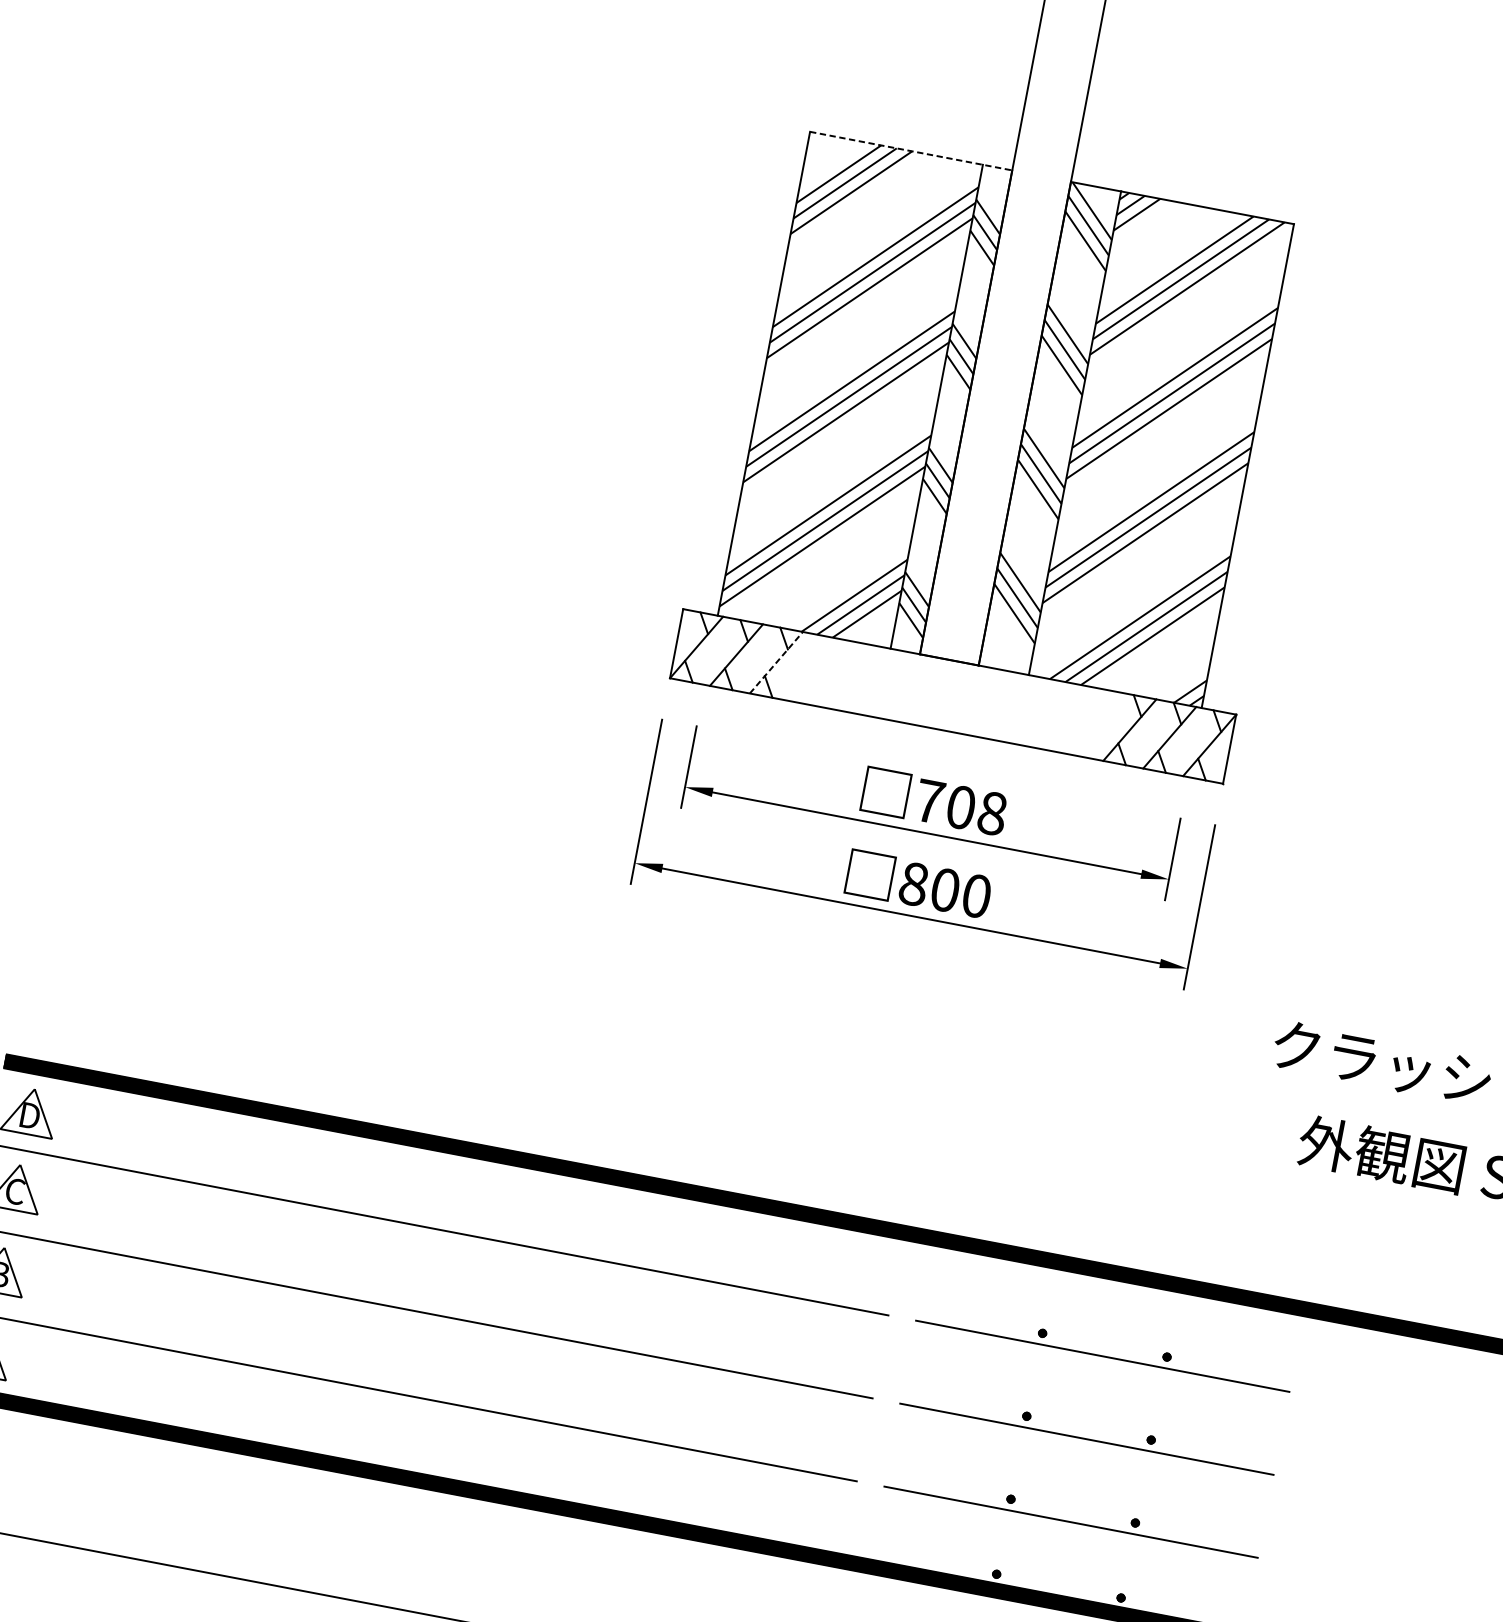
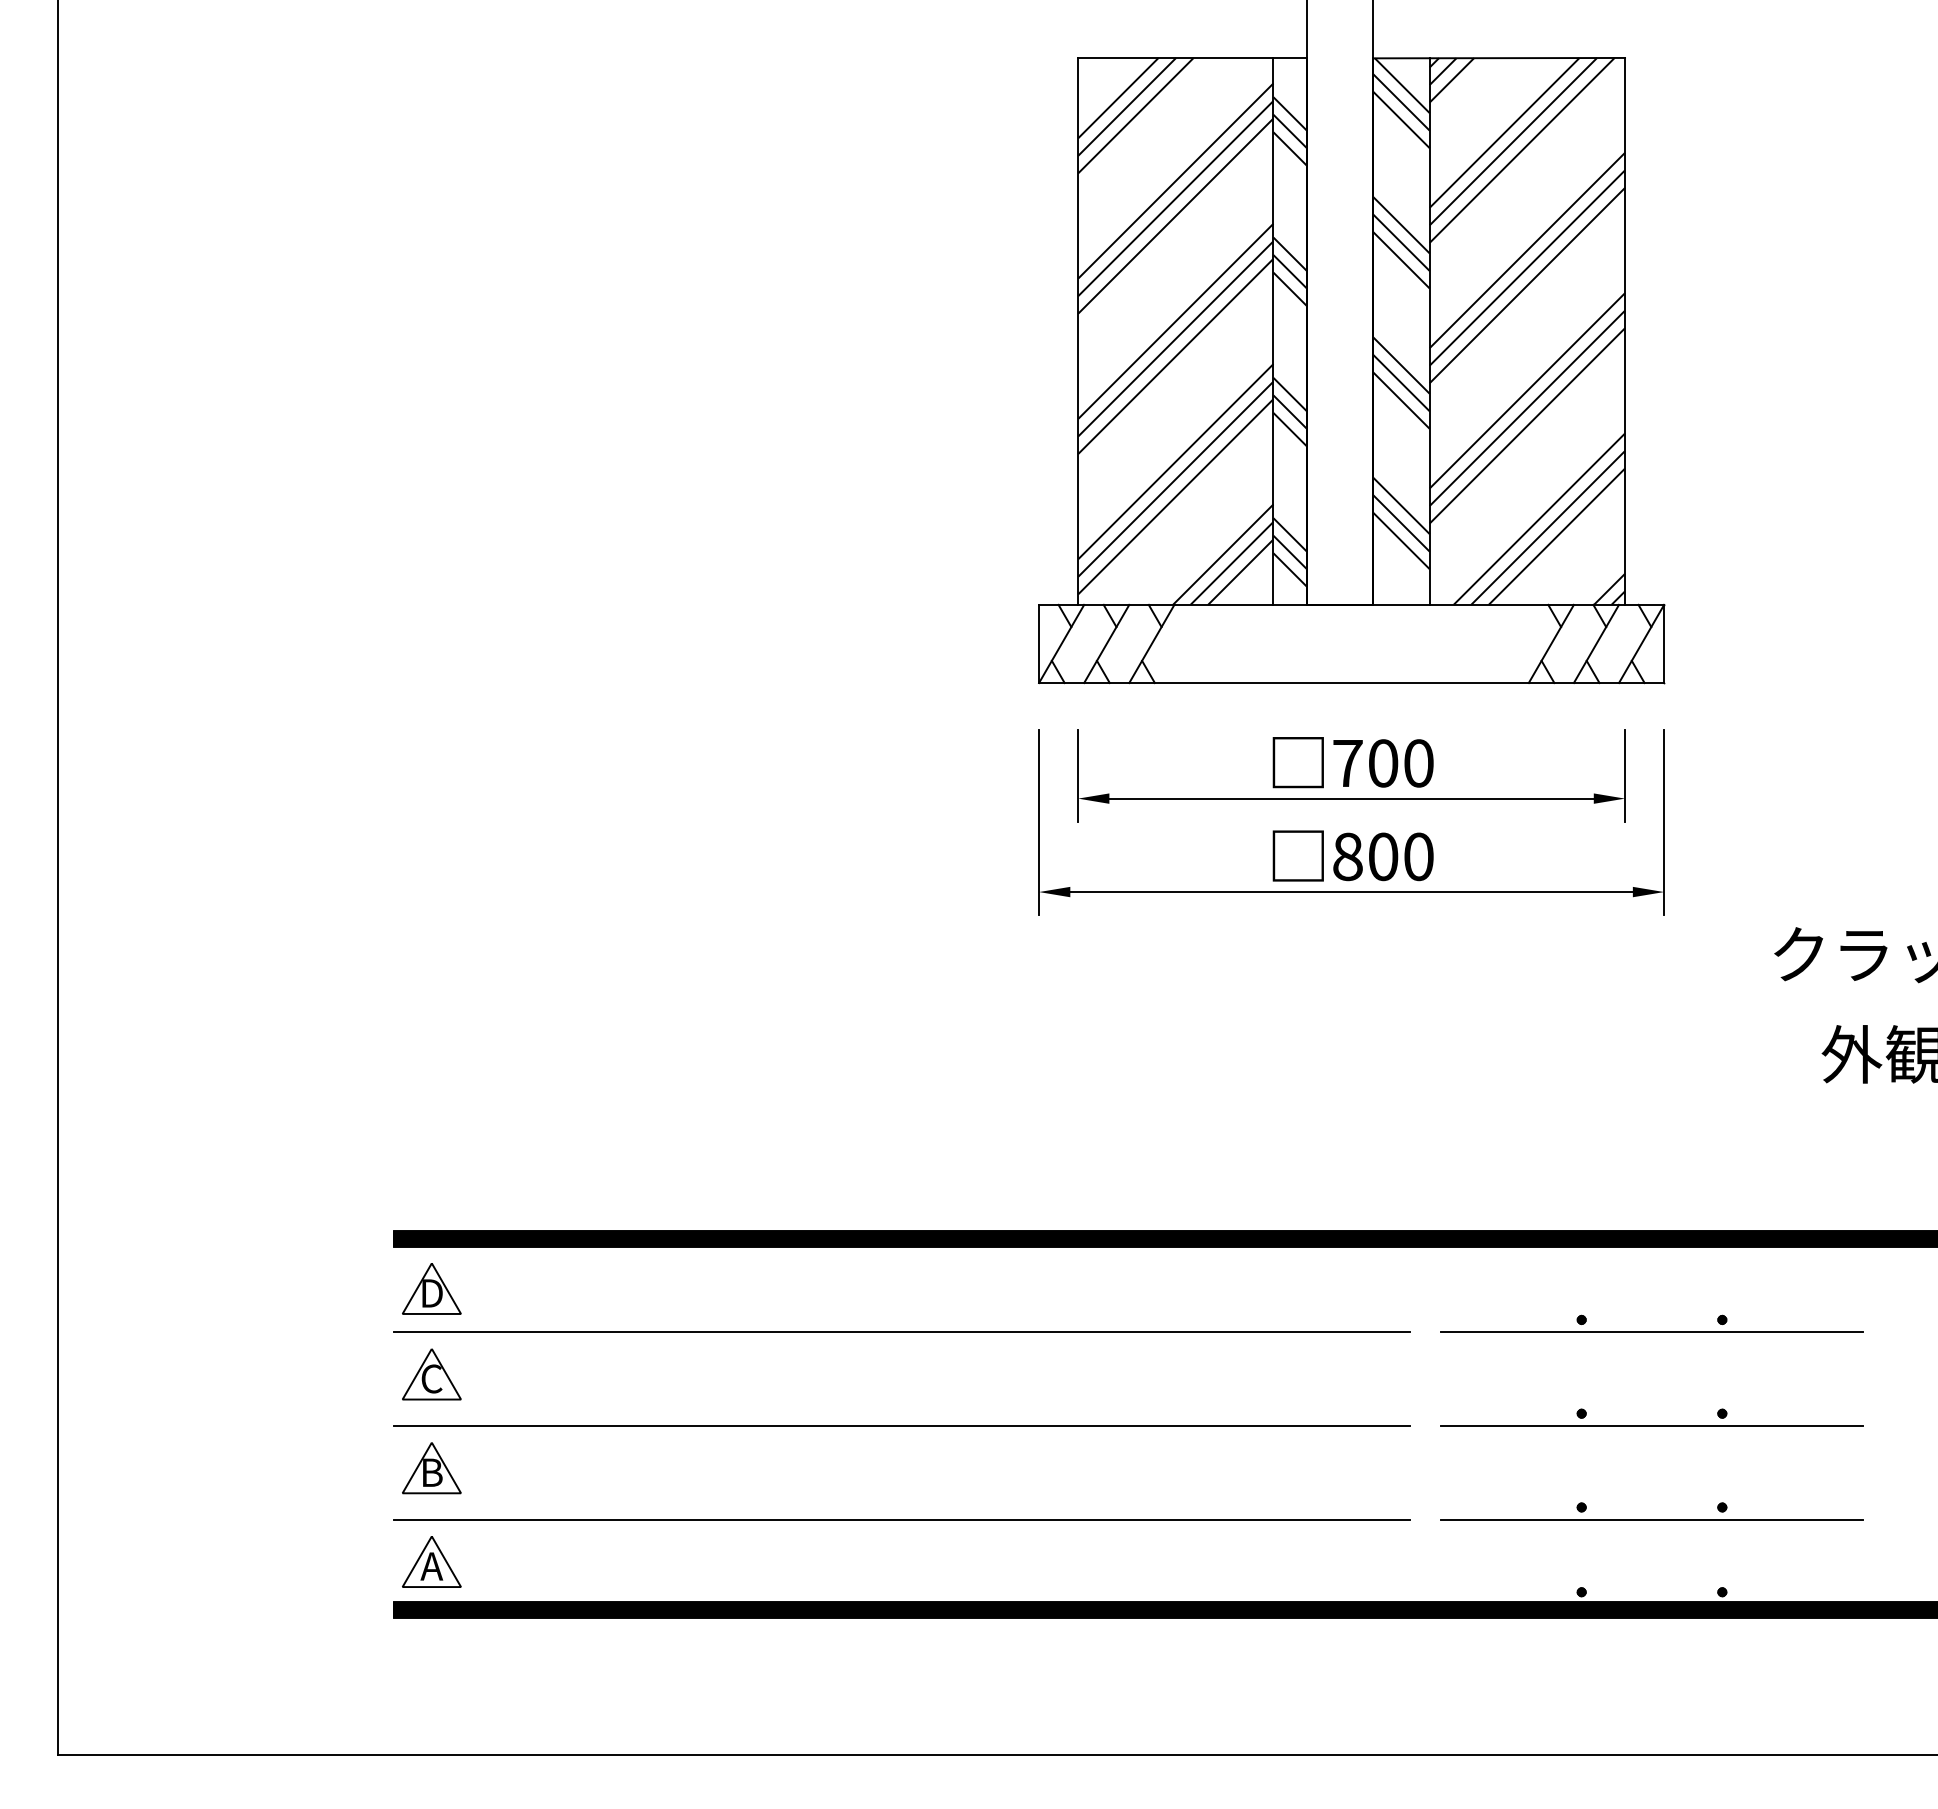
line: (911, 150) -> (1192, 57), dashed -> solid
line: (777, 662) -> (1152, 643), dashed -> solid
text: (992, 813) -> (1418, 763), 708 -> 700

